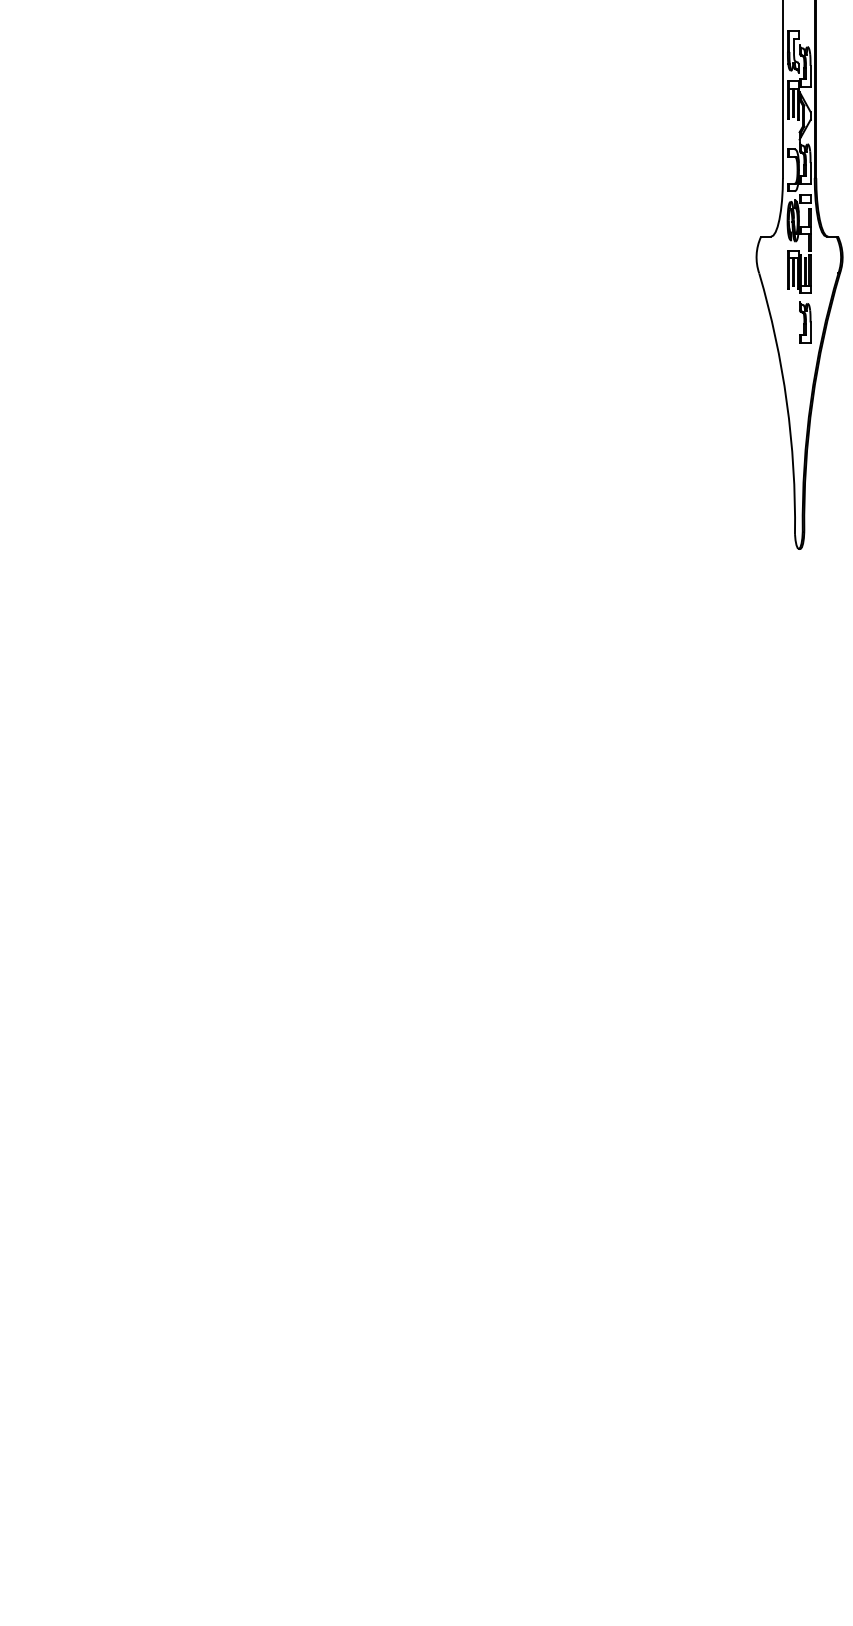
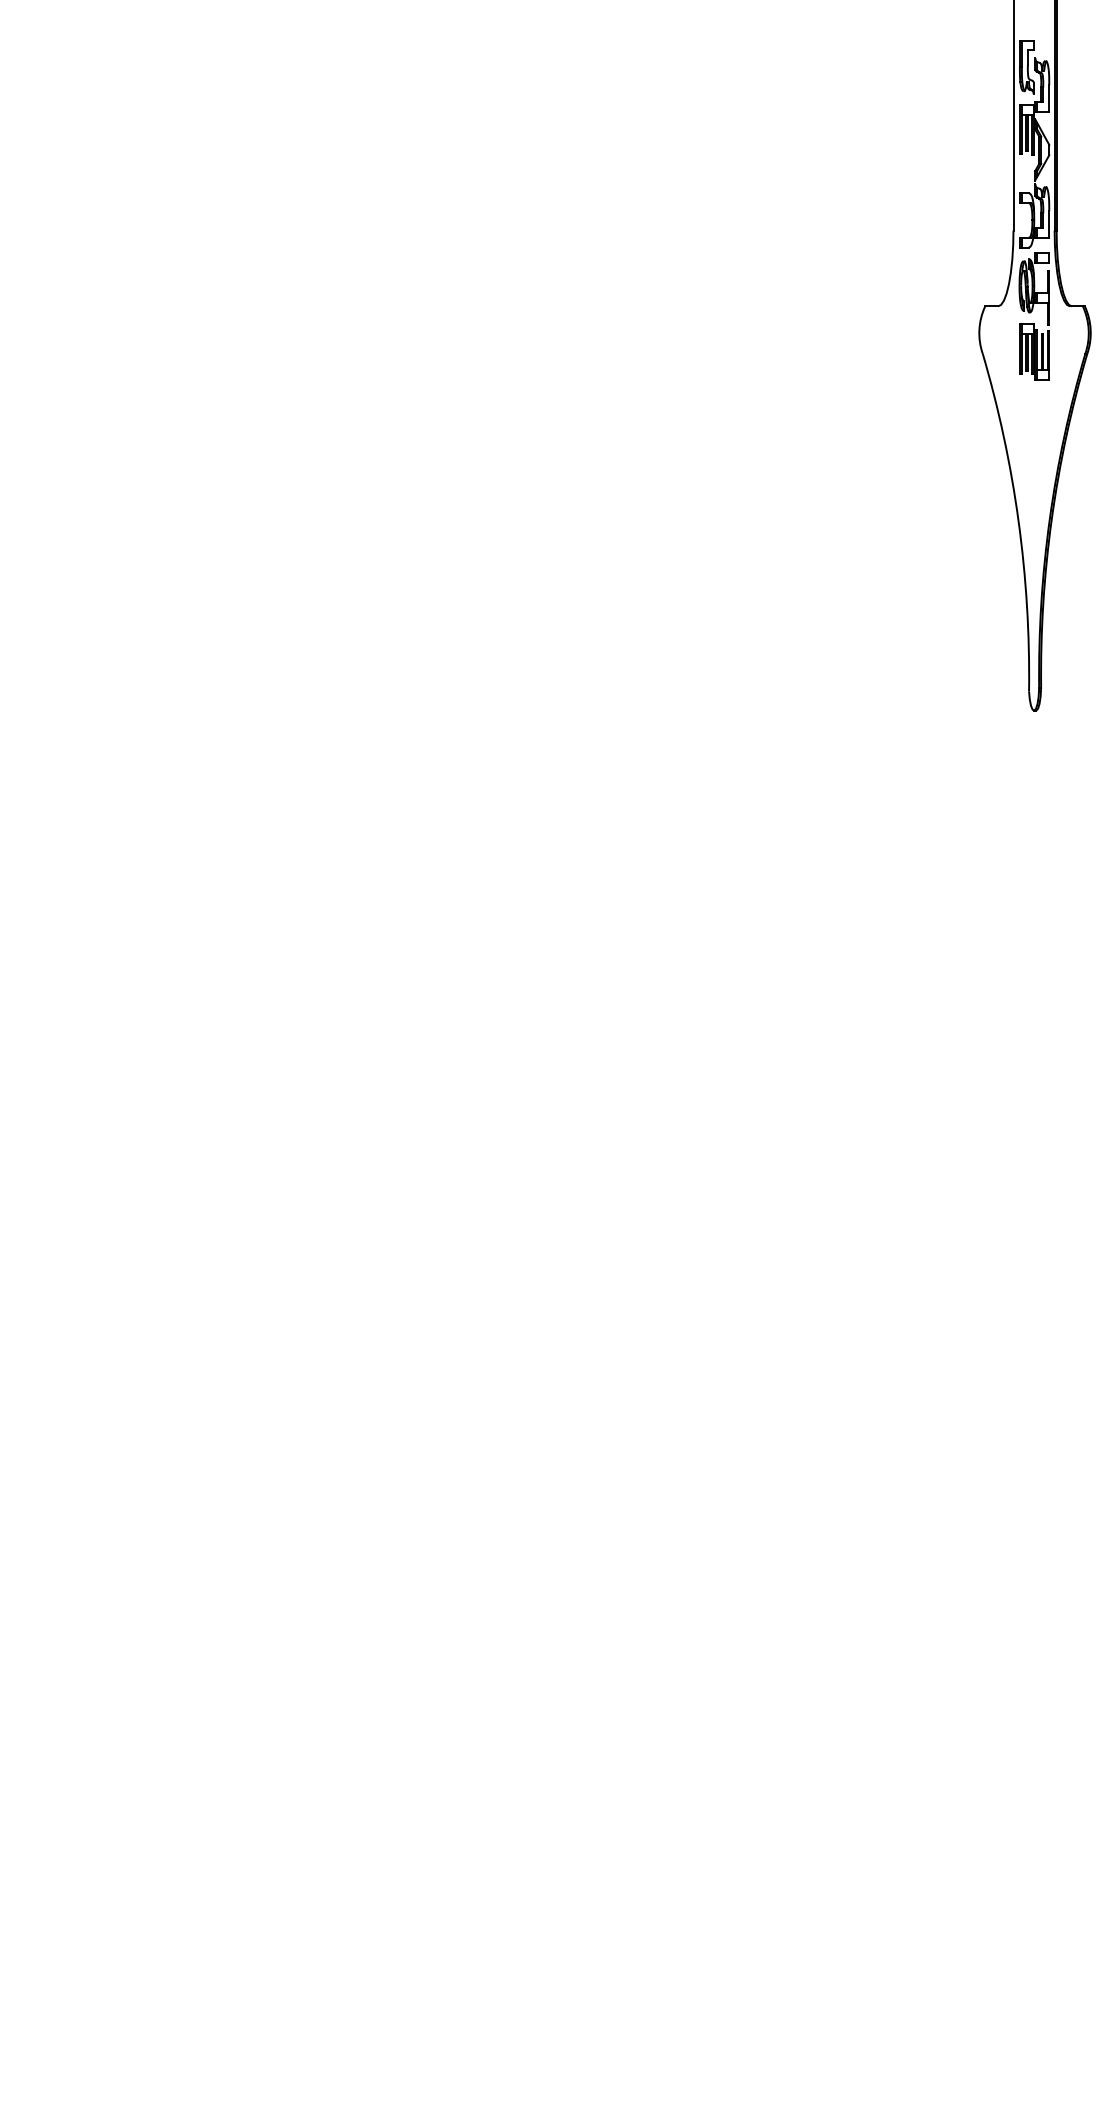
part: (805, 322) -> (1042, 417), removed

